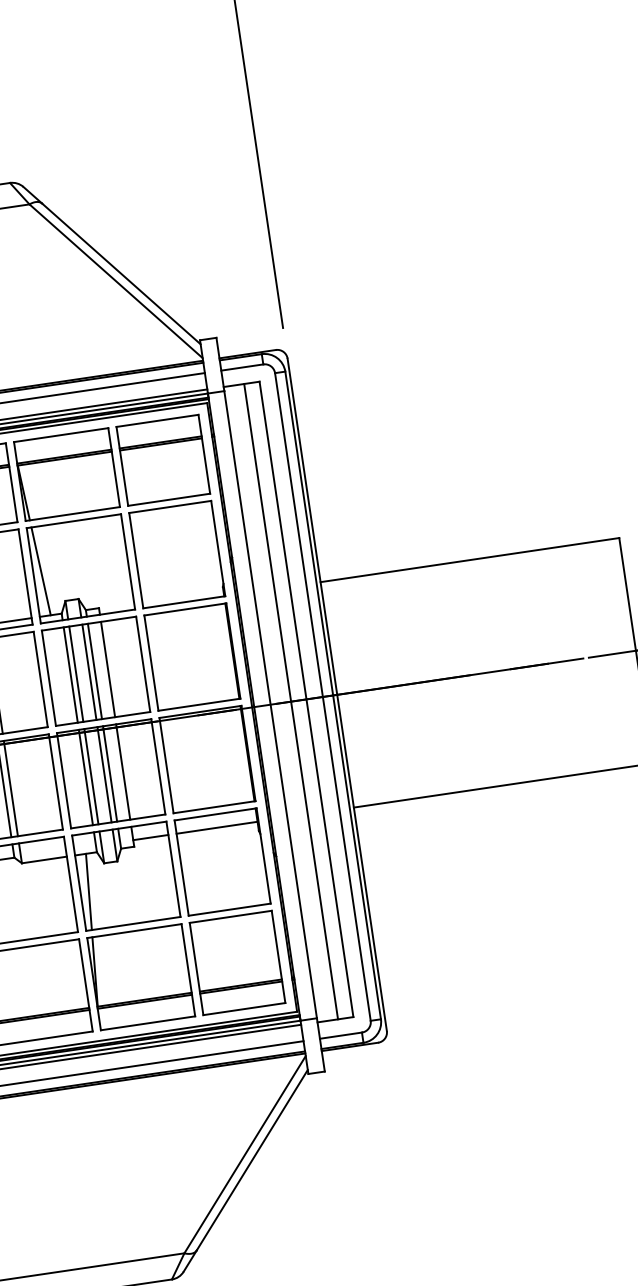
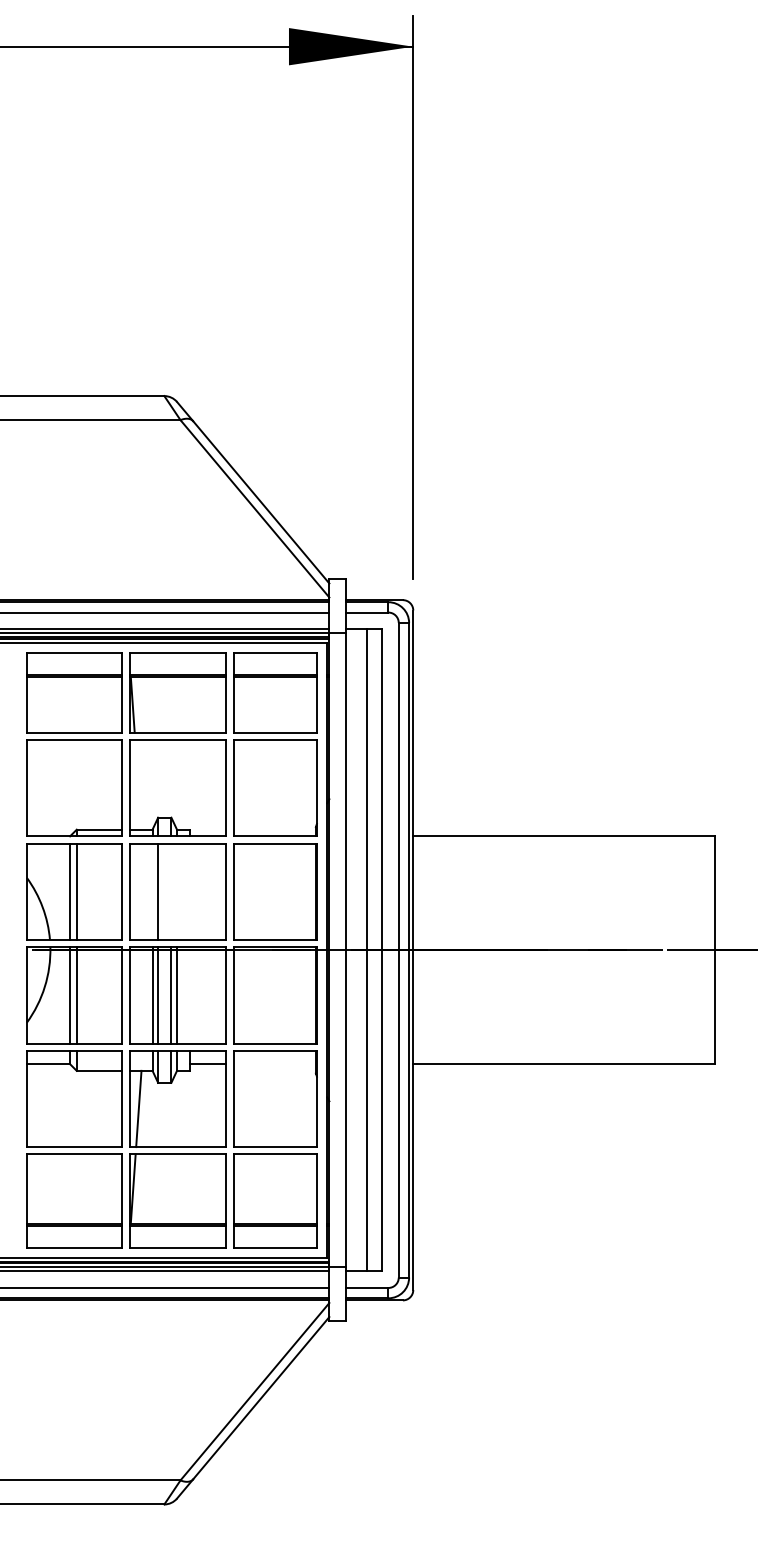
line: (41, 571) -> (138, 784), removed
line: (108, 669) -> (190, 891), removed
line: (95, 671) -> (177, 891), removed
line: (89, 672) -> (171, 891), removed
line: (70, 674) -> (152, 891), removed
line: (123, 772) -> (190, 995), removed
line: (216, 828) -> (274, 1064), removed

